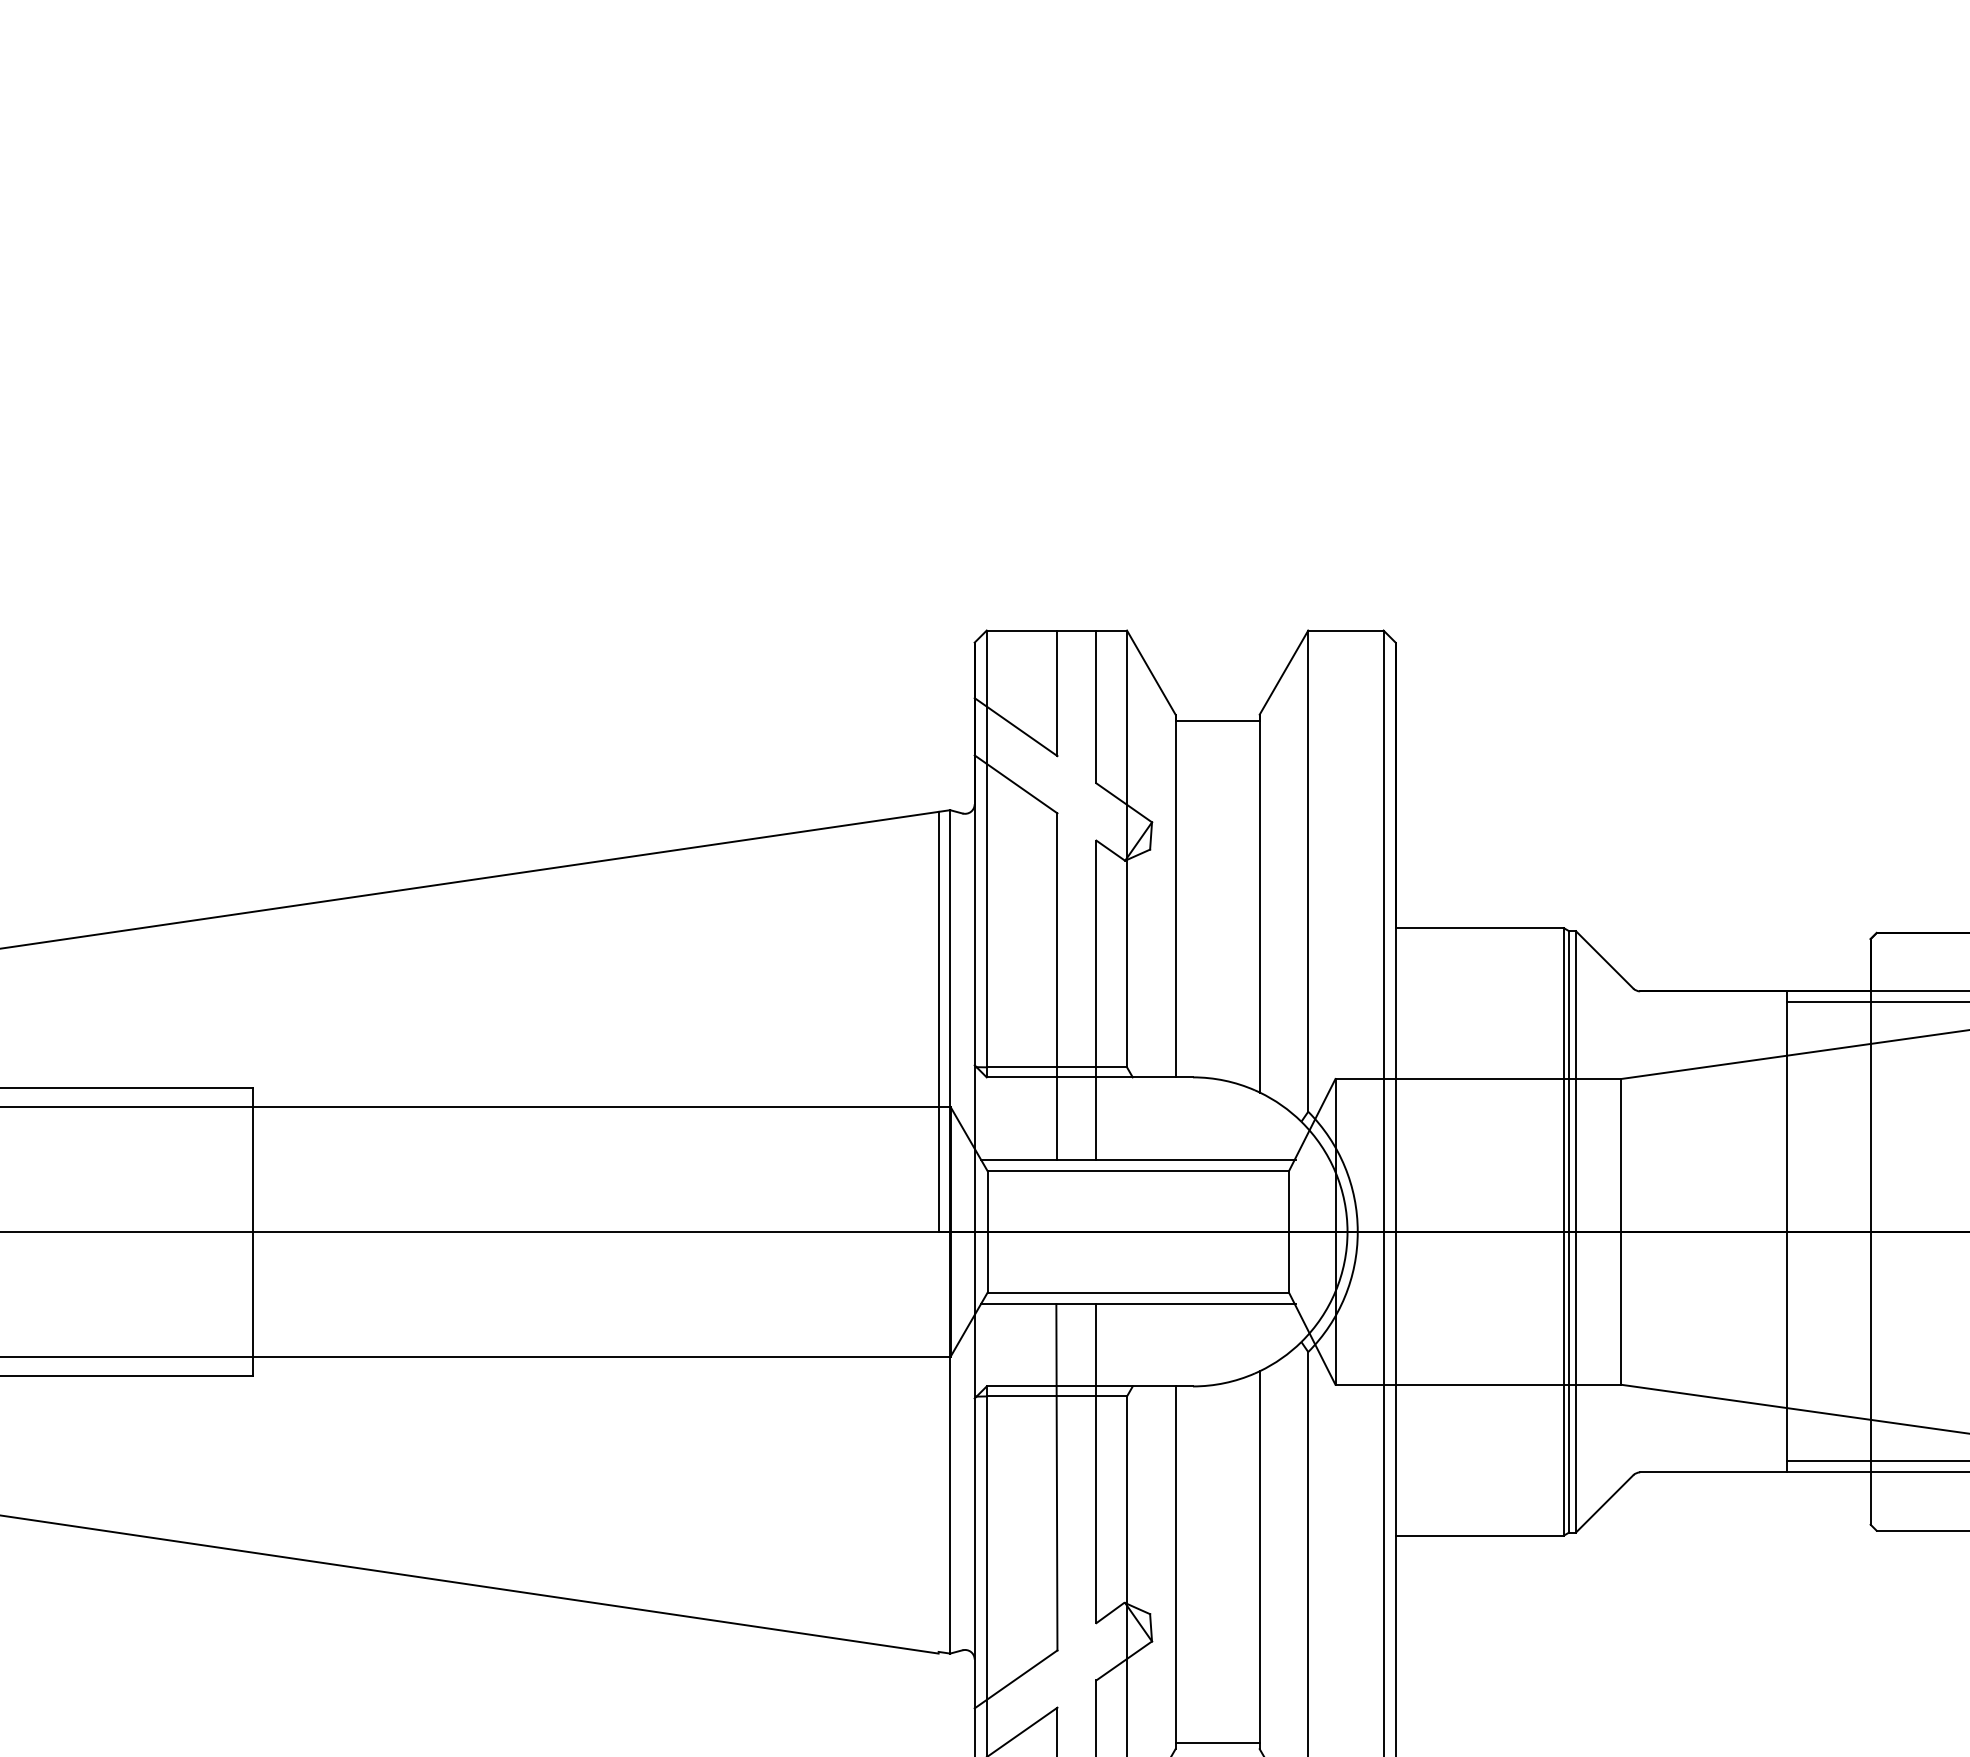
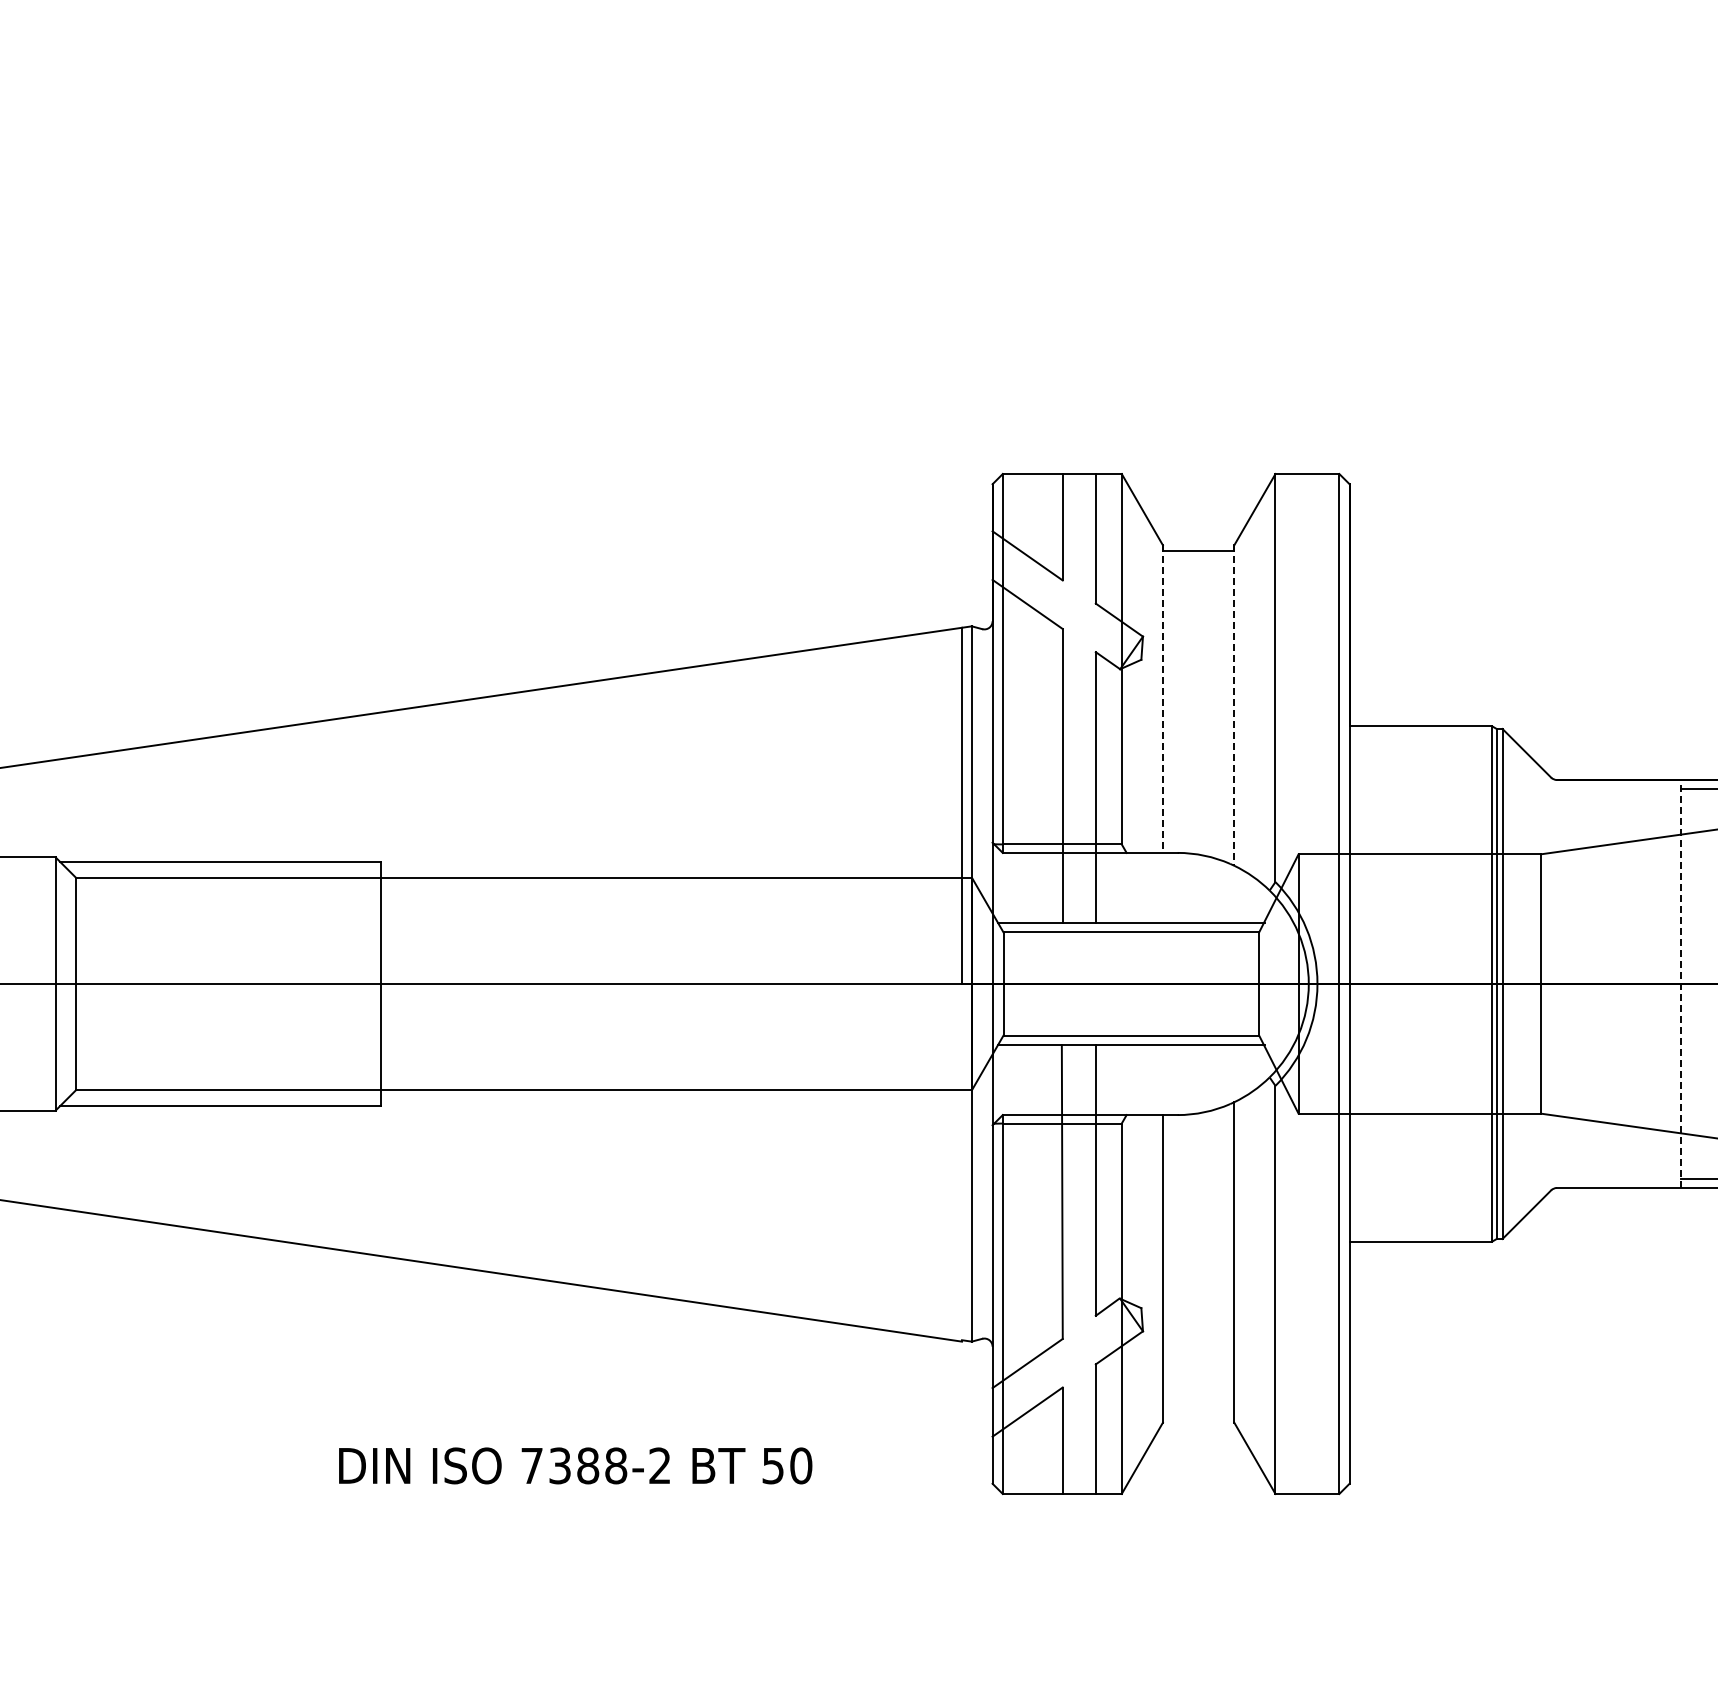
line: (1175, 896) -> (1162, 699), solid -> dashed
line: (1259, 904) -> (1234, 706), solid -> dashed
line: (1787, 1232) -> (1681, 984), solid -> dashed
line: (1217, 1743) -> (1198, 1417), removed

